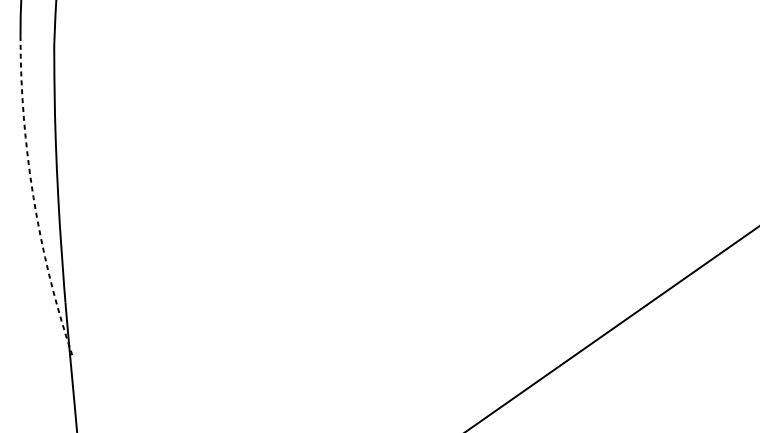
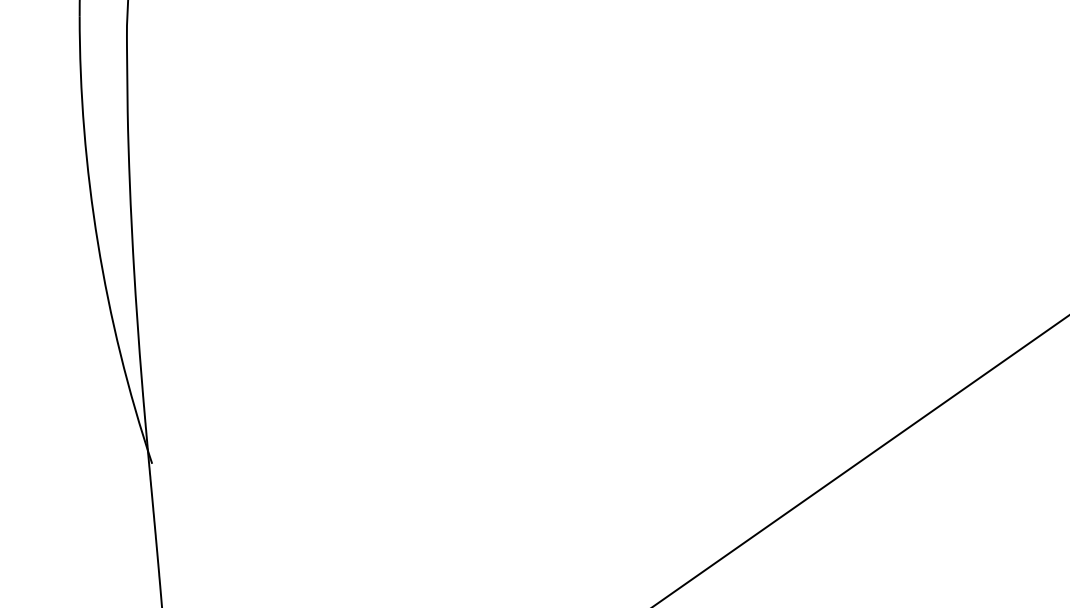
arc: (33, 197) -> (97, 242), dashed -> solid

